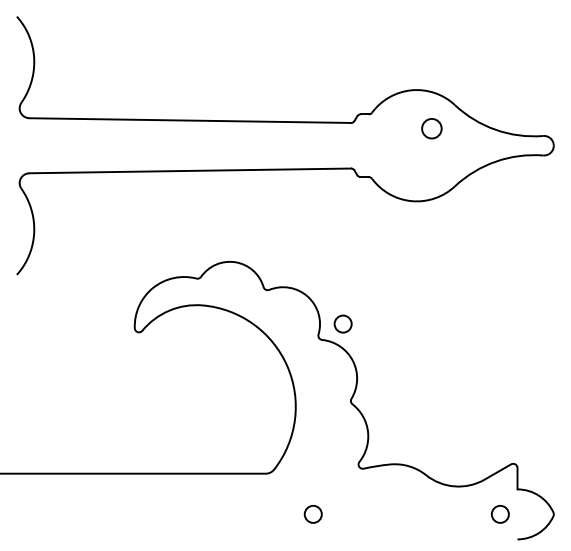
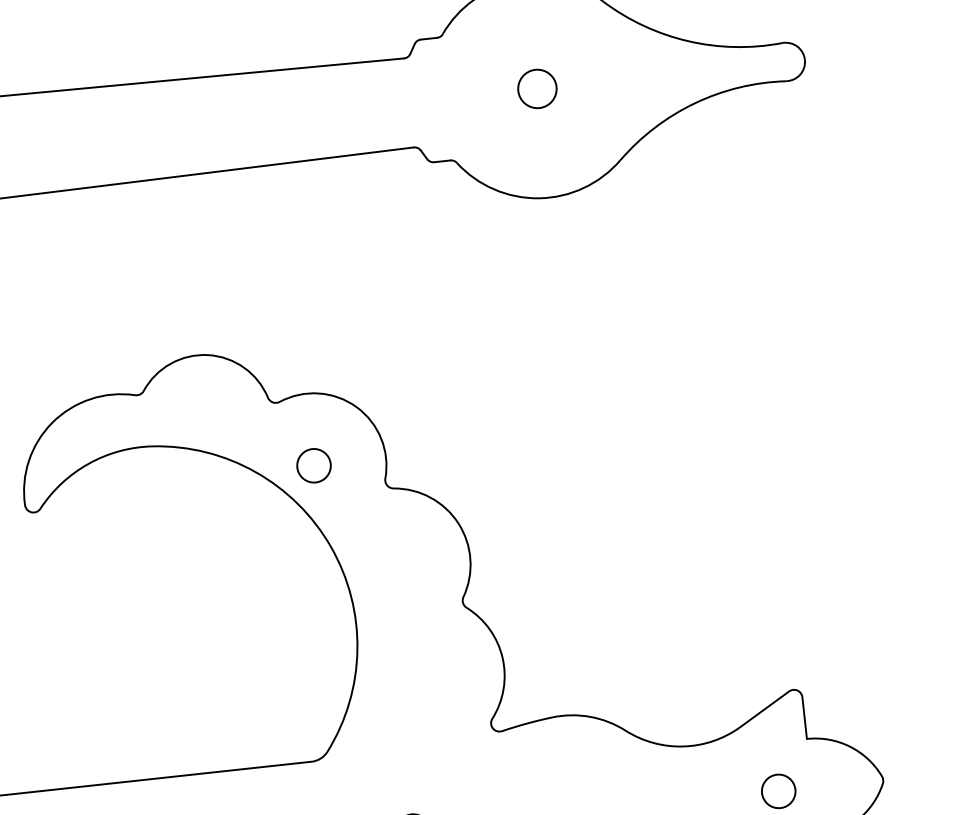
circle: (431, 128) -> (536, 88), moved
circle: (342, 323) -> (312, 464), moved

